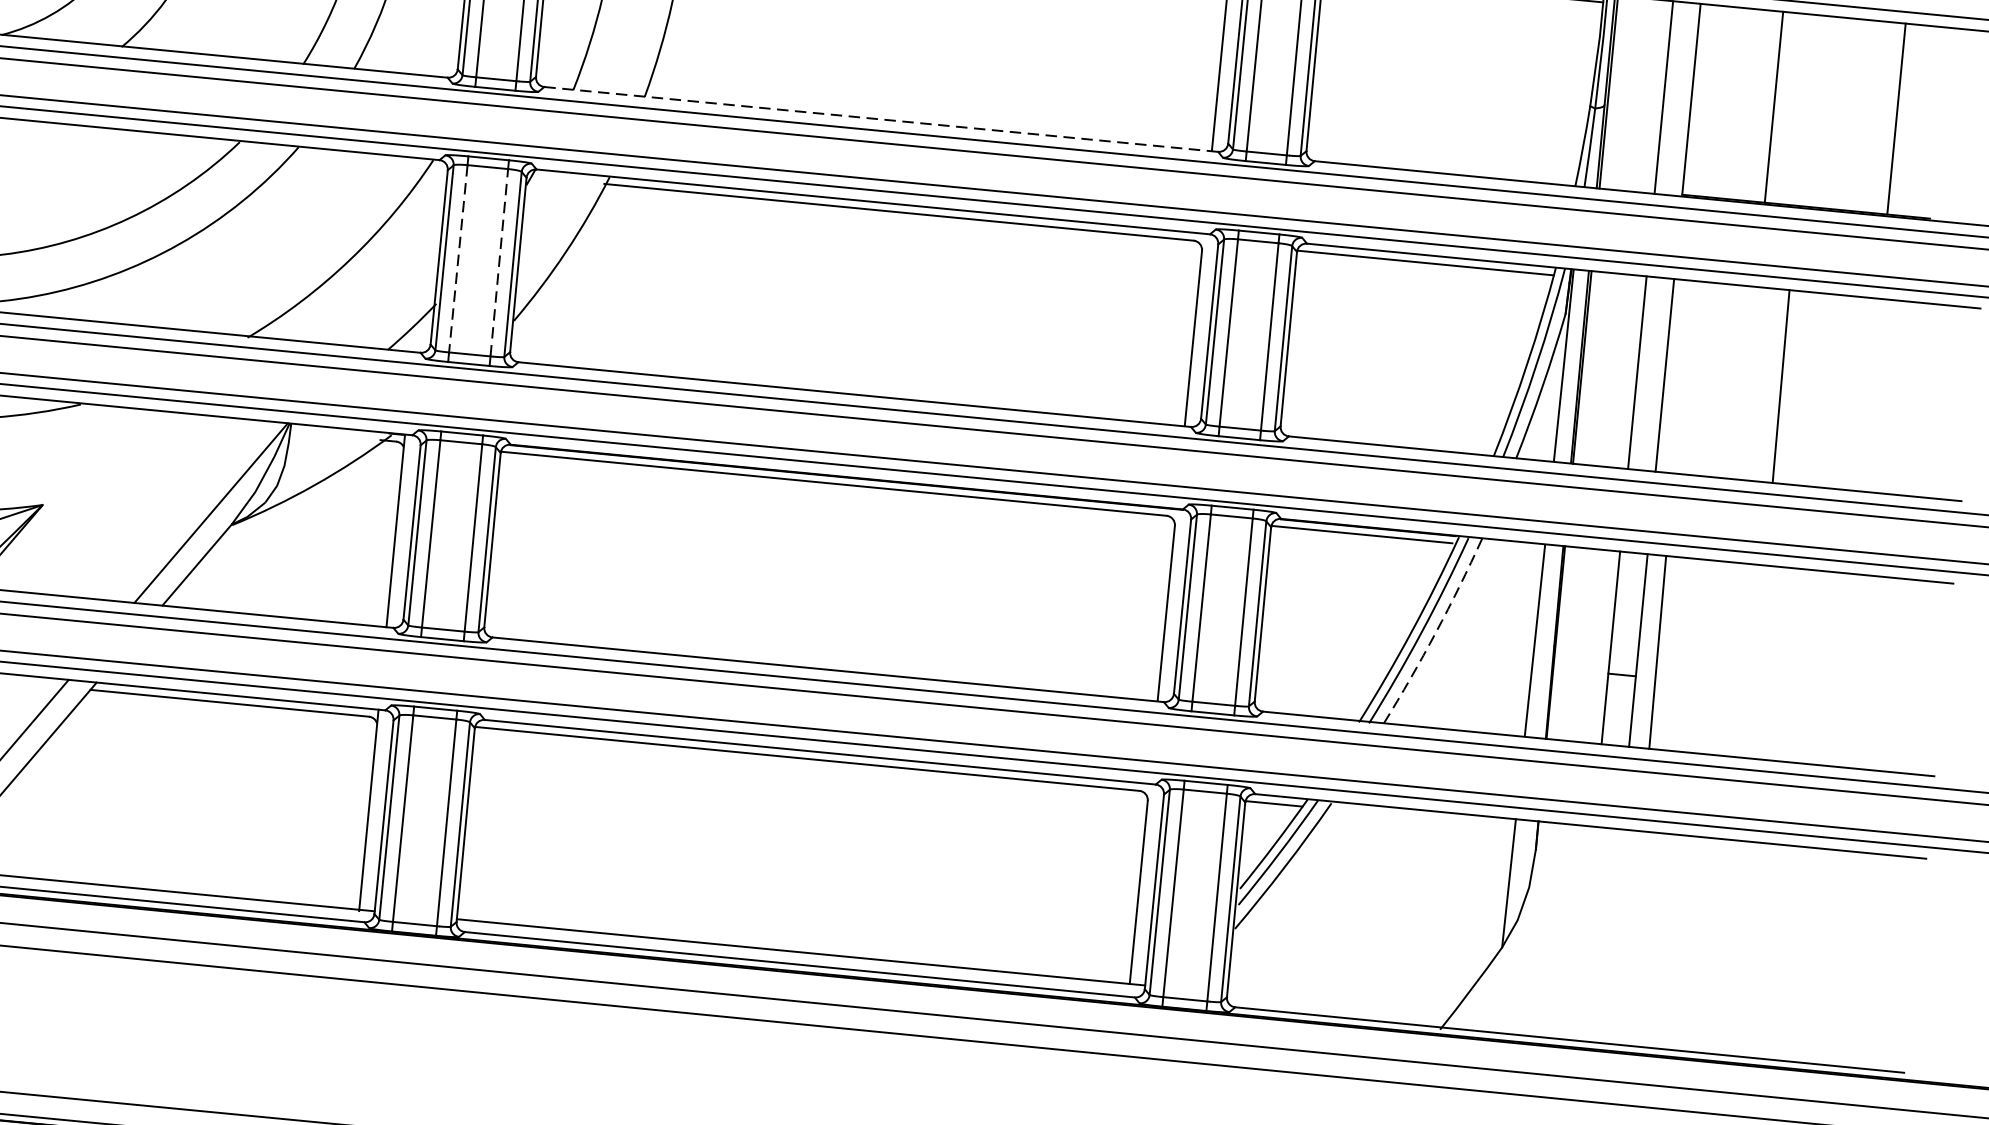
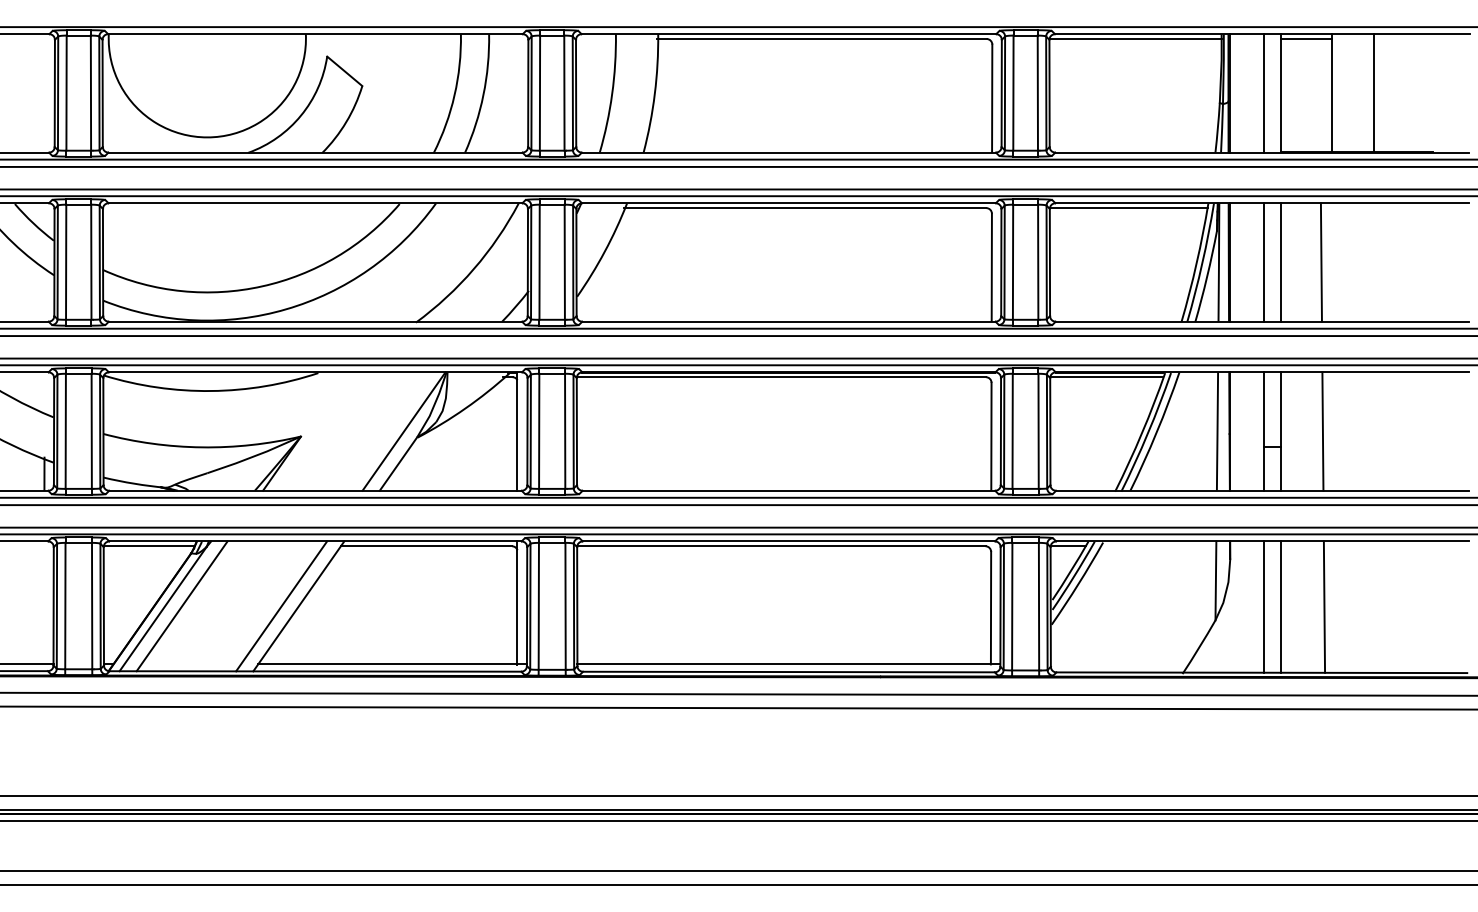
line: (1741, 16) -> (1306, 39), added
line: (1897, 118) -> (1374, 92), moved
line: (882, 119) -> (789, 152), dashed -> solid
line: (458, 259) -> (539, 262), dashed -> solid
line: (498, 263) -> (564, 262), dashed -> solid
line: (1779, 386) -> (1320, 262), moved
arc: (1435, 632) -> (1156, 432), dashed -> solid
line: (1657, 652) -> (1322, 431), moved
line: (1584, 932) -> (1264, 606), added
line: (1611, 935) -> (1281, 606), added
line: (1681, 942) -> (1324, 606), added

